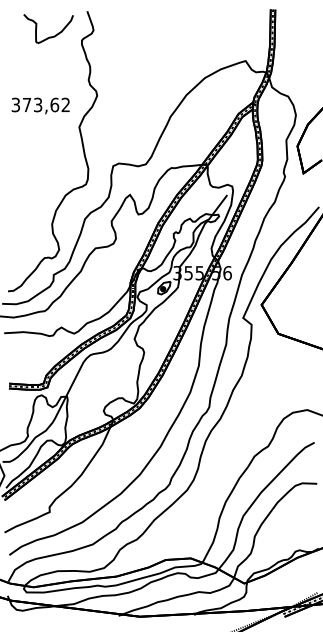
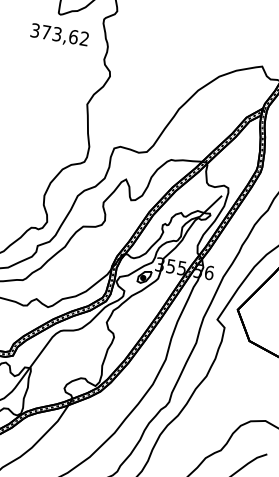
text: (40, 105) -> (59, 35), moved

